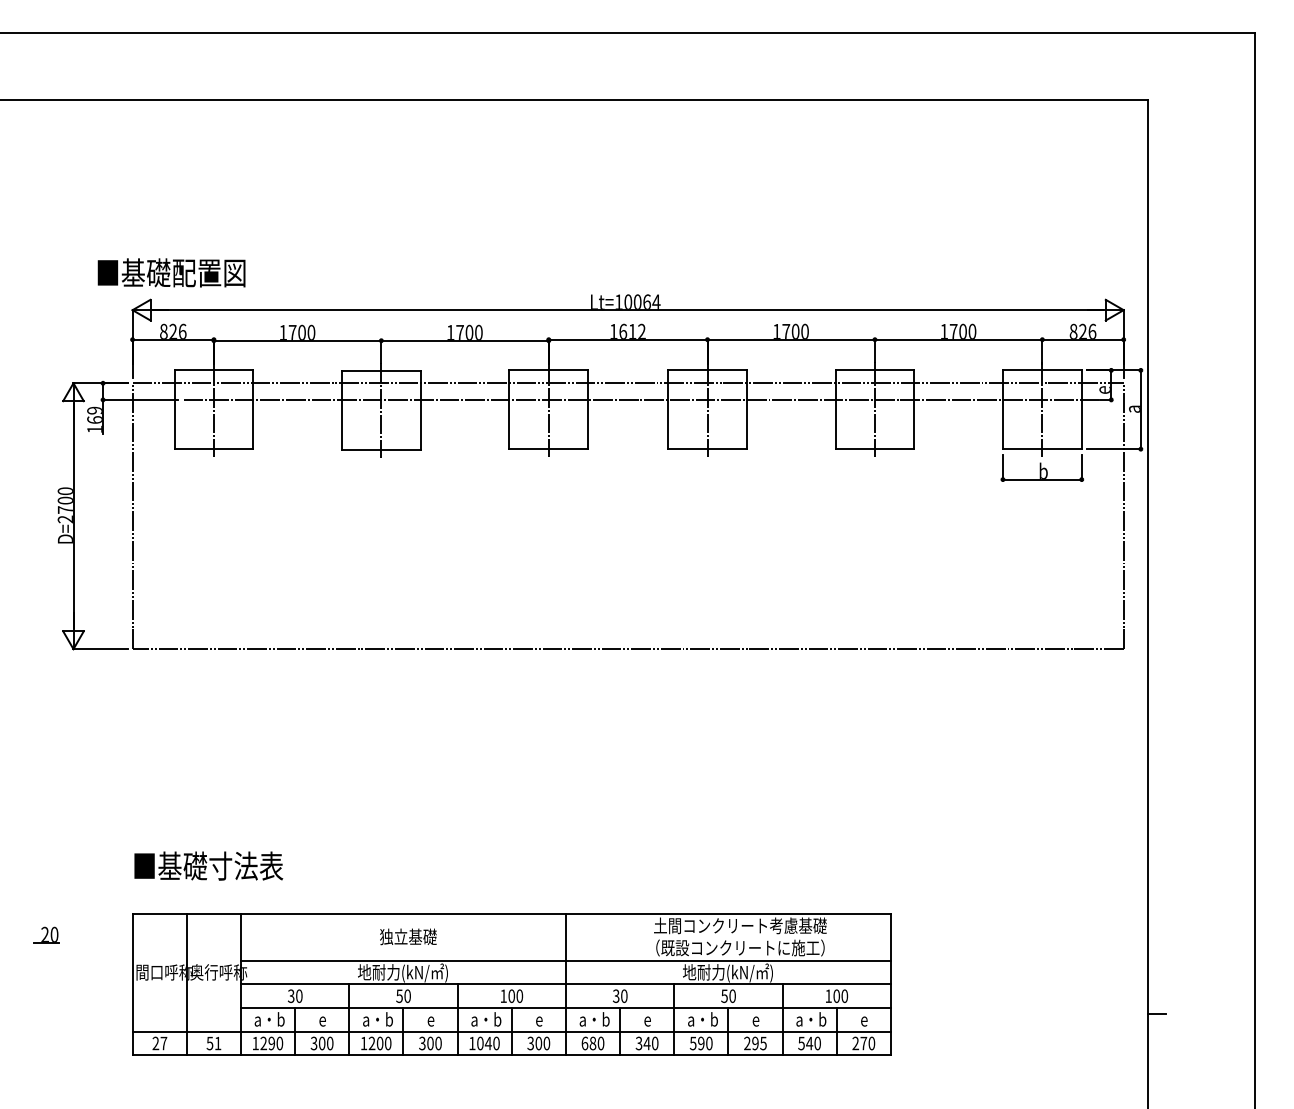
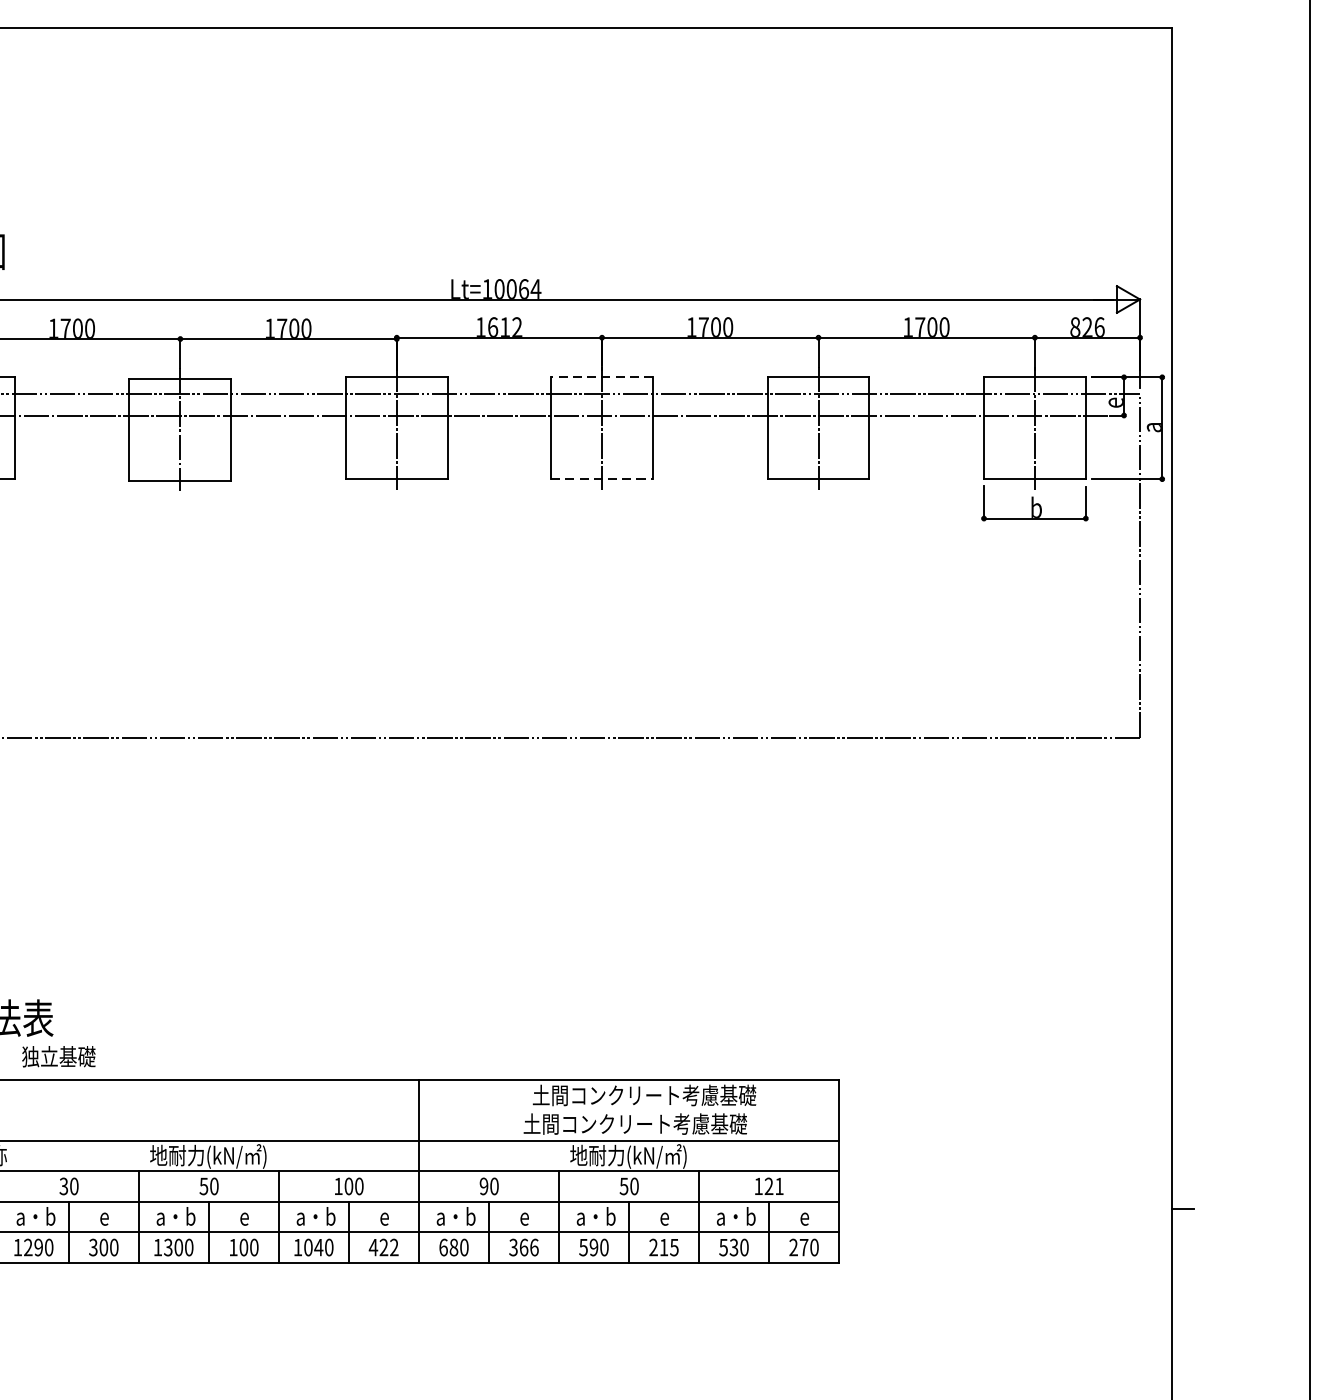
line: (707, 370) -> (602, 377), solid -> dashed
line: (708, 449) -> (603, 479), solid -> dashed
text: (408, 936) -> (59, 1056), moved
text: (735, 947) -> (638, 1123), （既設コンクリートに施工） -> 土間コンクリート考慮基礎
text: (615, 995) -> (483, 1185), 30 -> 90
text: (840, 996) -> (773, 1186), 100 -> 121
text: (371, 1043) -> (167, 1247), 1200 -> 1300
text: (422, 1043) -> (233, 1247), 300 -> 100
text: (538, 1043) -> (383, 1247), 300 -> 422
text: (650, 1043) -> (528, 1247), 340 -> 366
text: (755, 1043) -> (664, 1247), 295 -> 215
text: (809, 1043) -> (733, 1247), 540 -> 530

